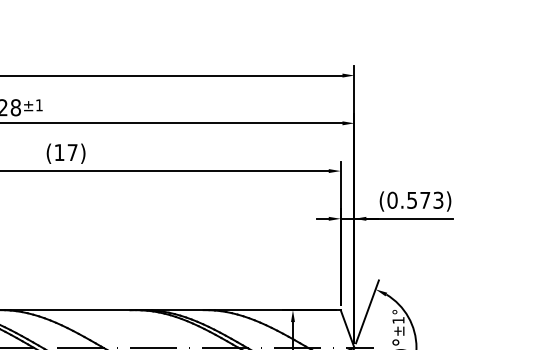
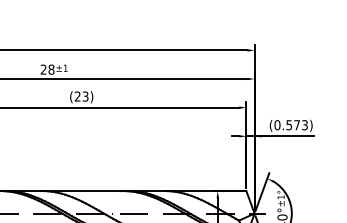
text: (65, 152) -> (81, 96), (17) -> (23)

